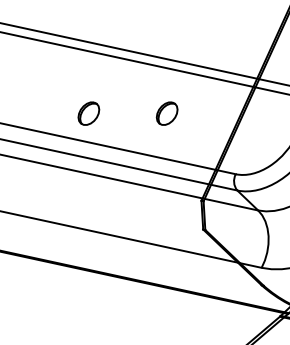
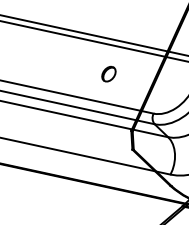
part: (88, 114) -> (57, 74), removed

